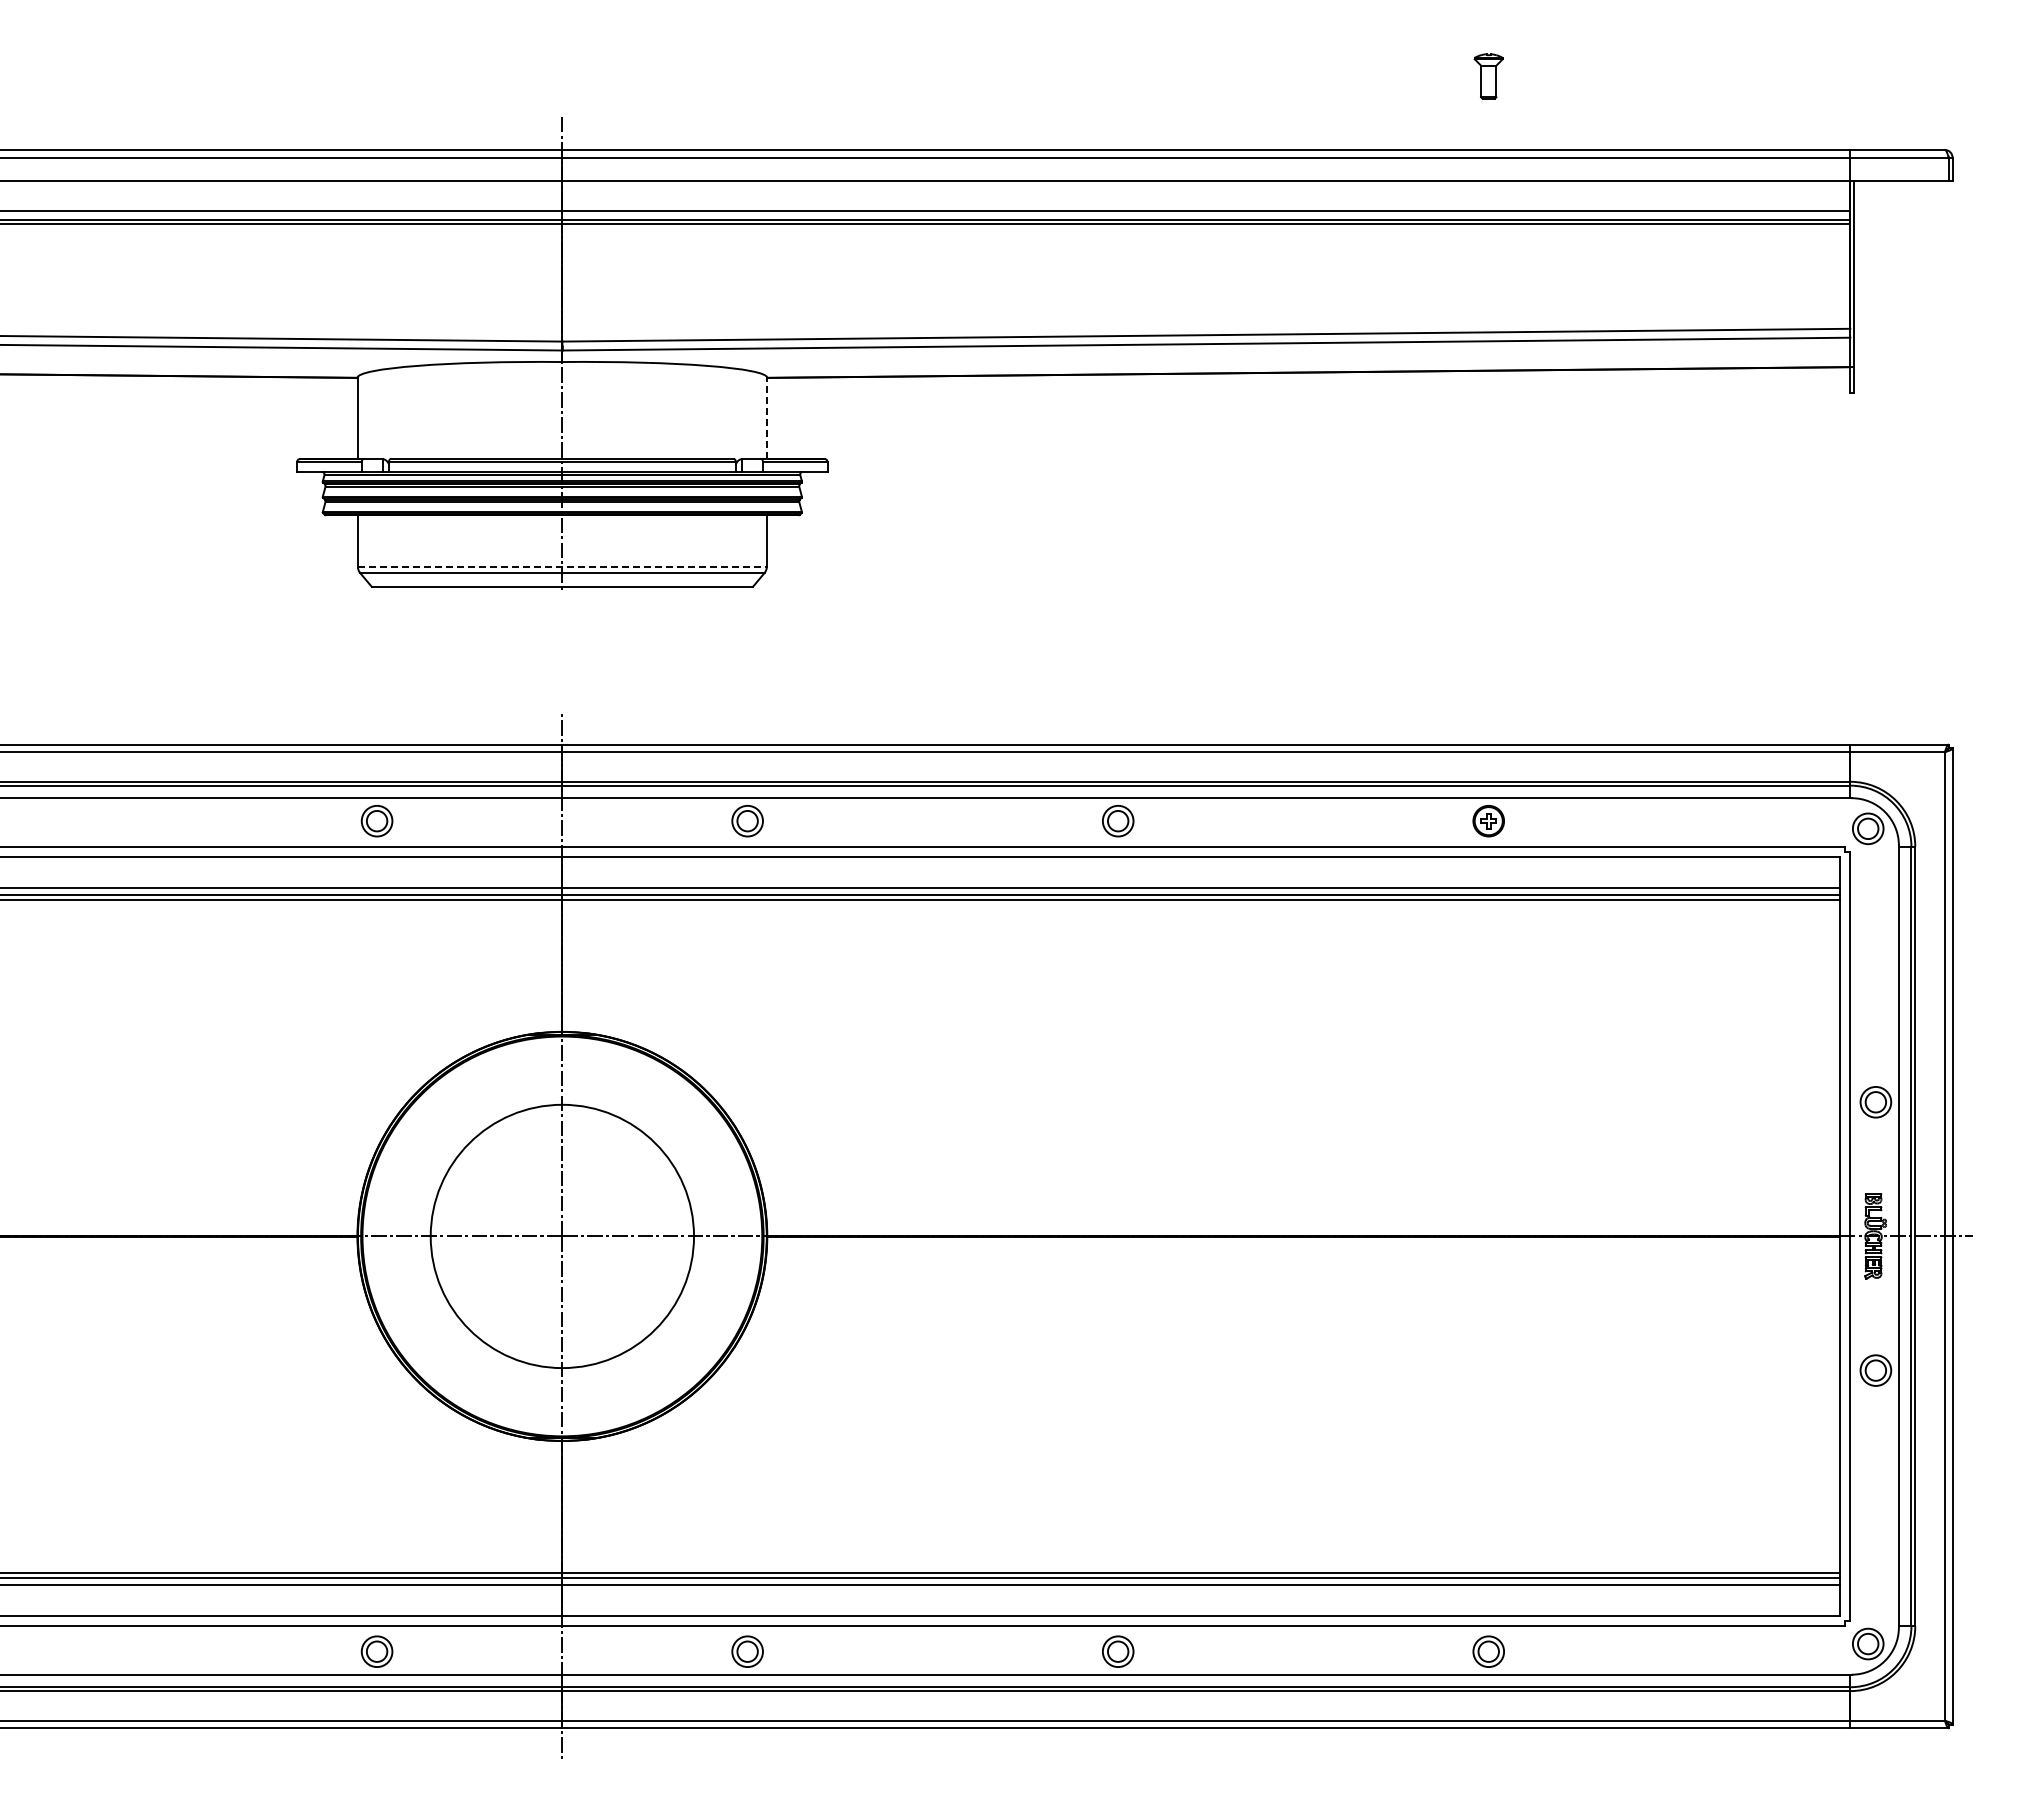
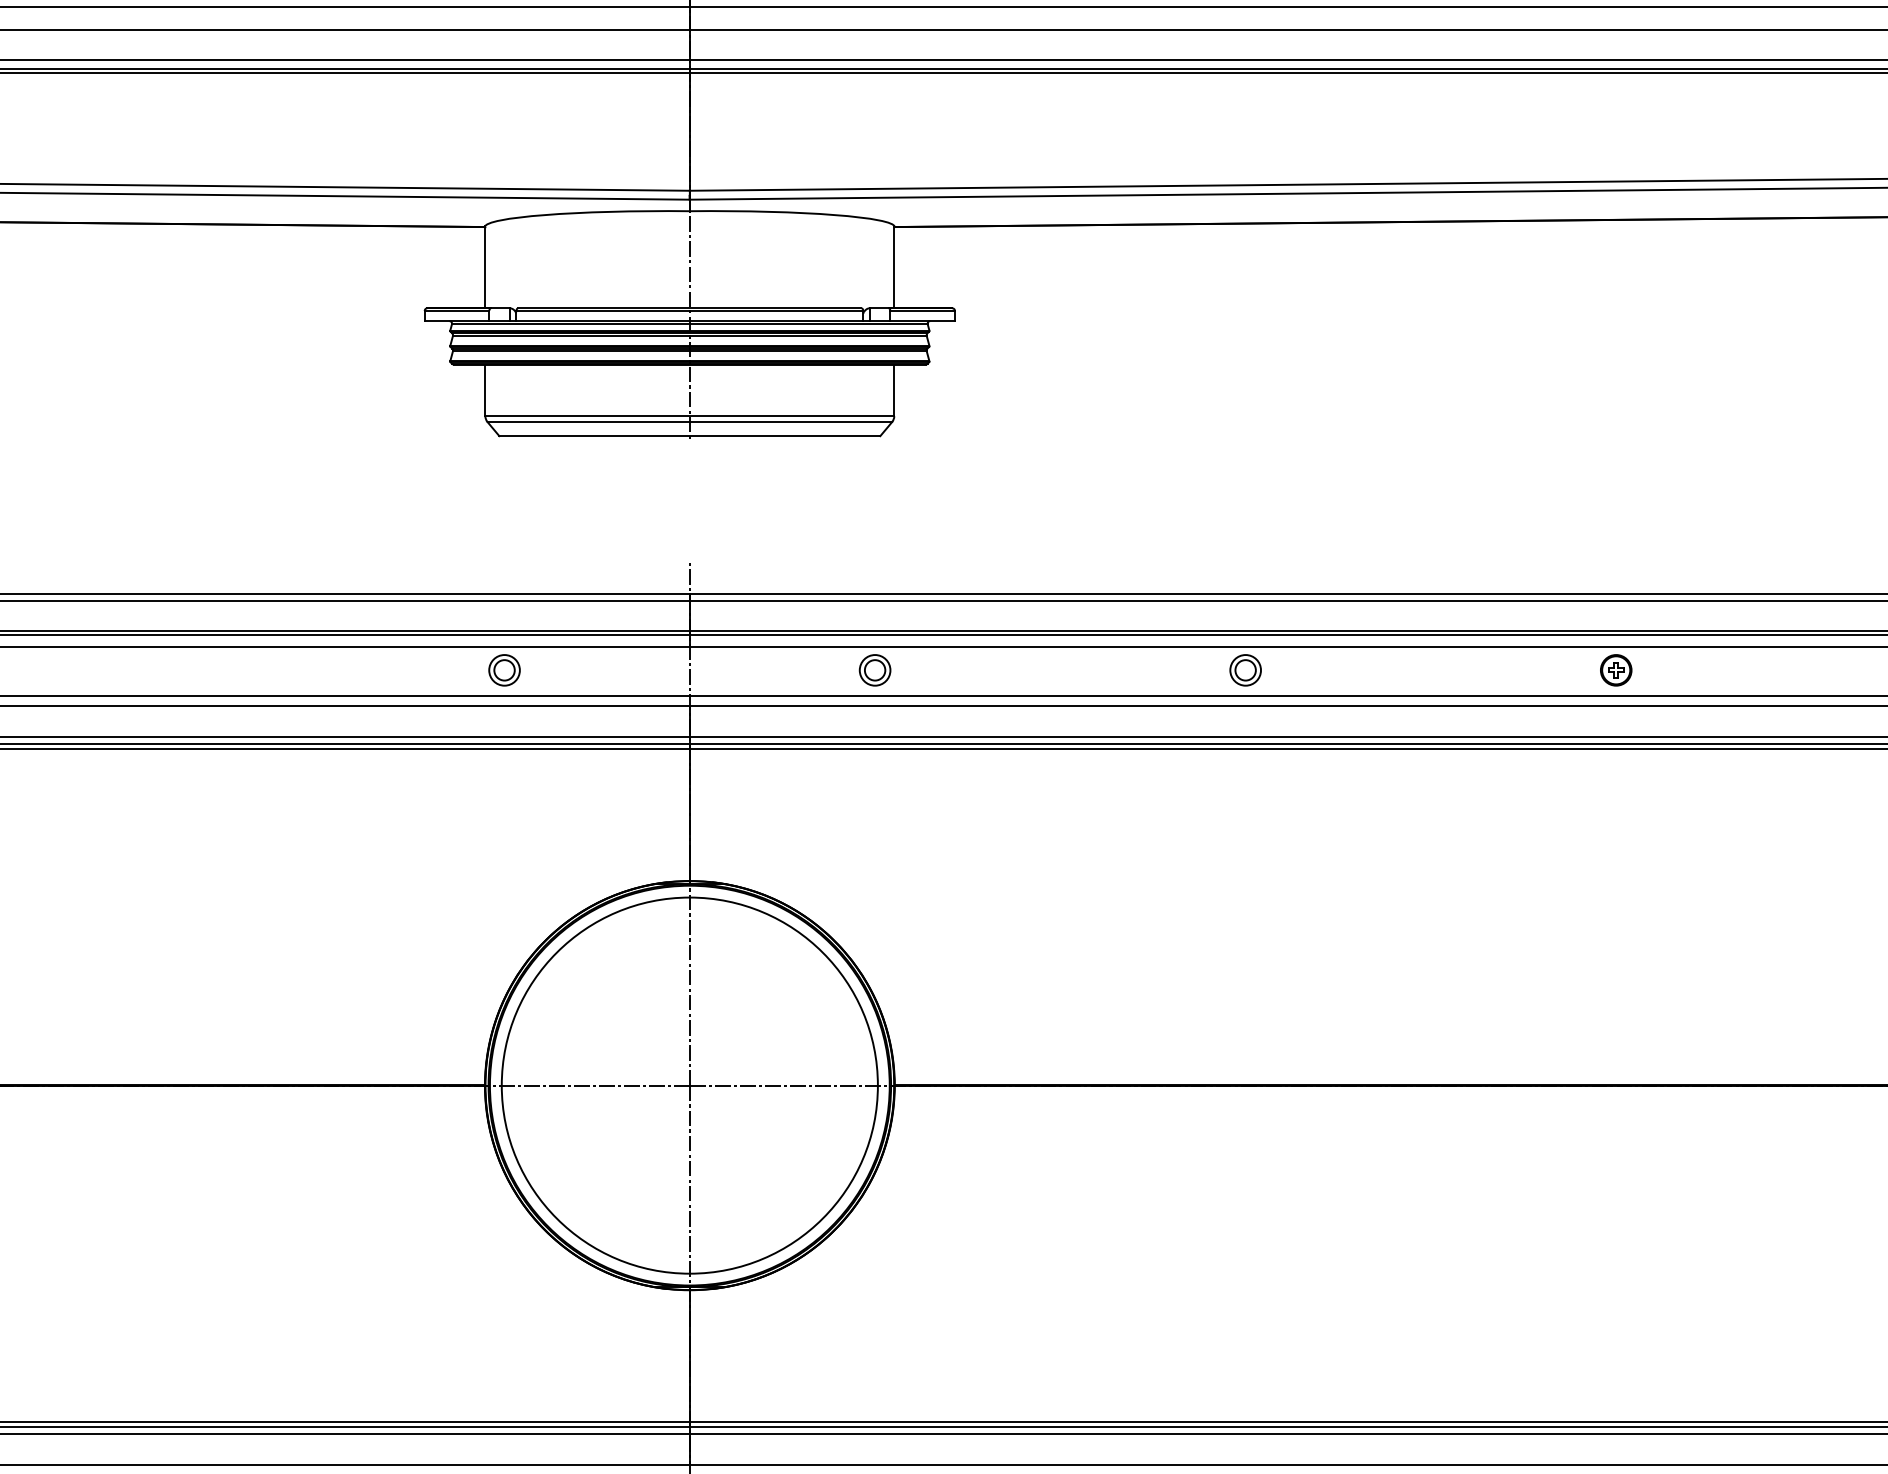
line: (766, 417) -> (893, 266), dashed -> solid
line: (562, 567) -> (689, 416), dashed -> solid
circle: (562, 1236) -> (689, 1085), size x1.43

